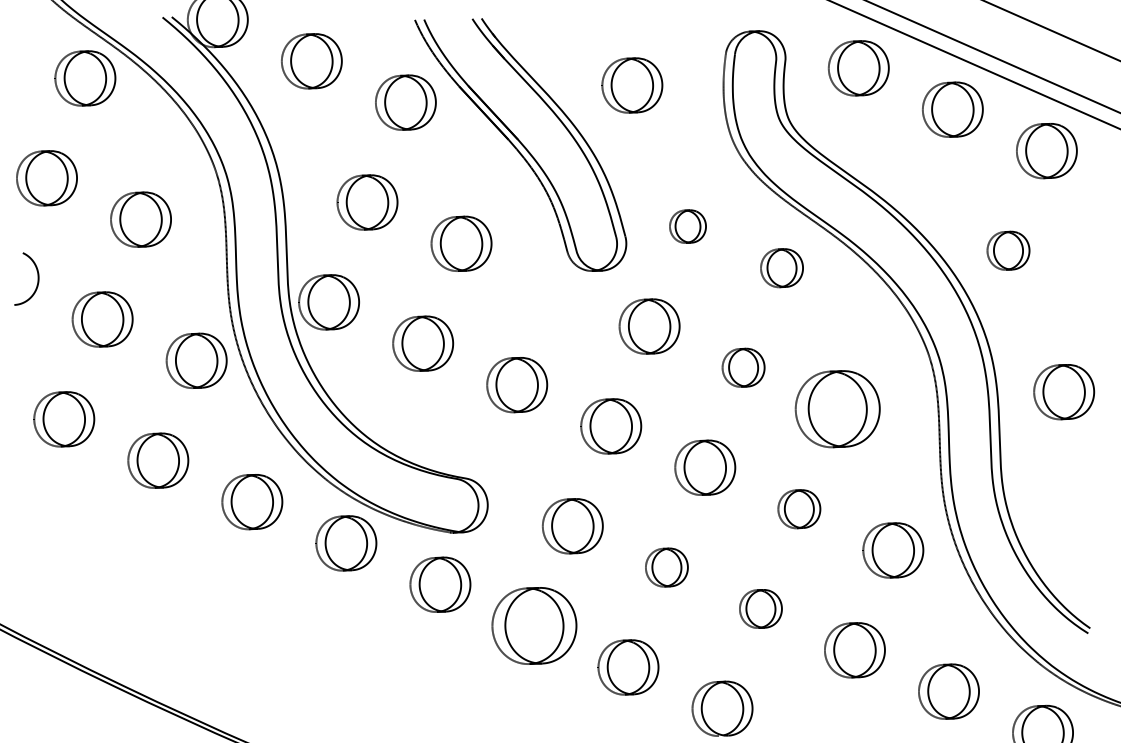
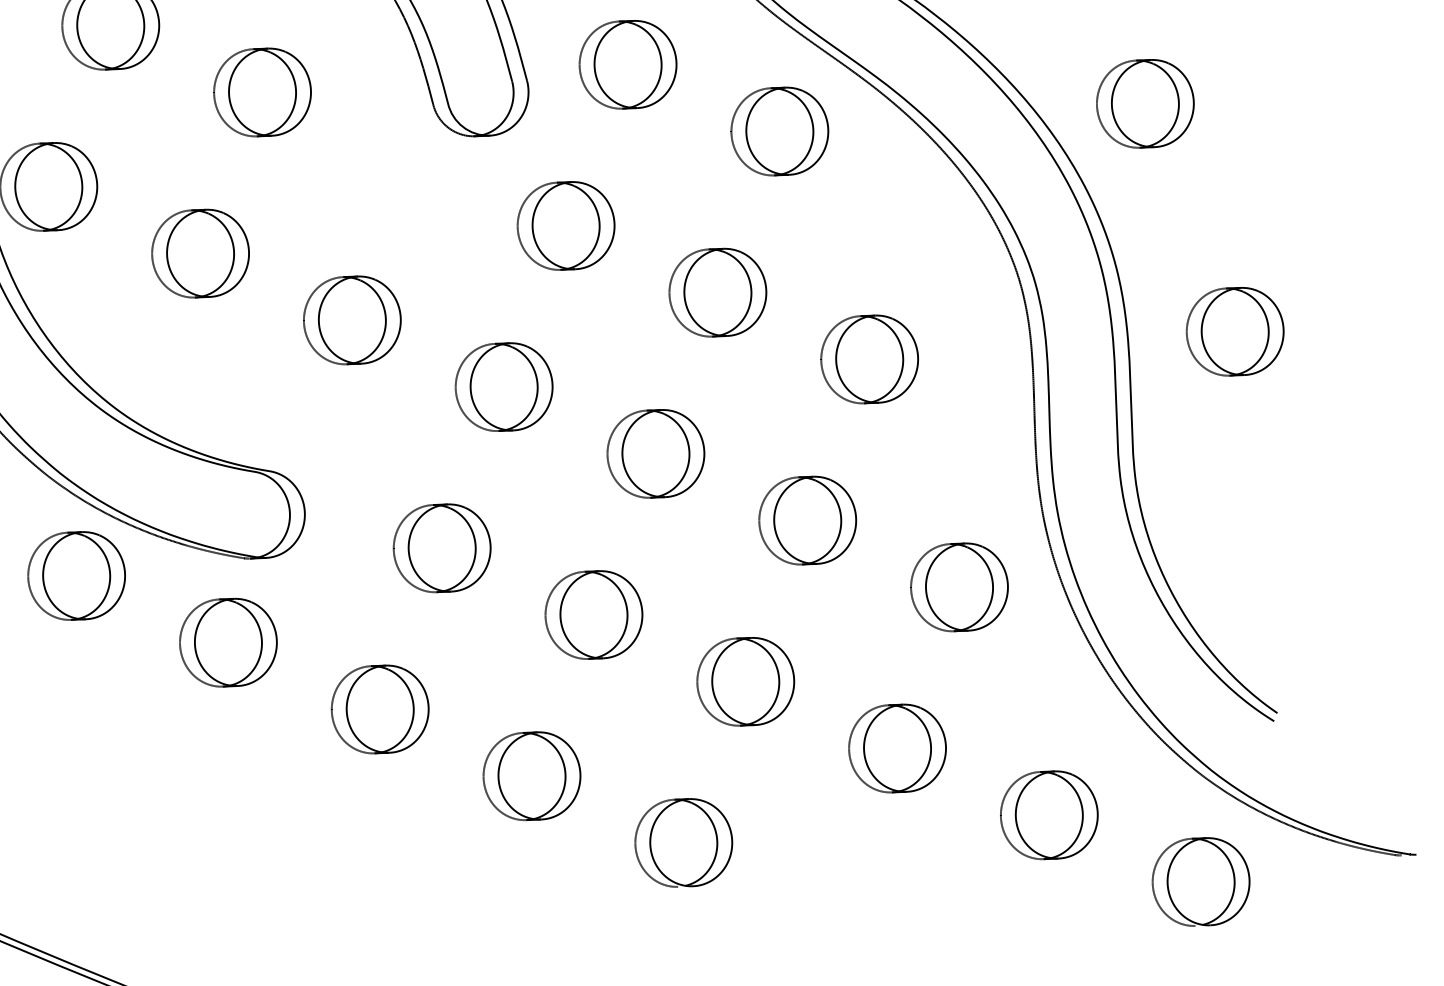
part: (687, 226) -> (627, 64), size x1.67
part: (1008, 250) -> (1145, 103), size x1.43
part: (781, 268) -> (778, 132), size x1.43
part: (743, 367) -> (717, 292), size x1.43
part: (837, 409) -> (869, 359), size x0.71
part: (799, 509) -> (808, 521), size x1.43
part: (666, 567) -> (593, 614), size x1.43
part: (760, 608) -> (745, 681), size x1.43
part: (534, 626) -> (380, 710), size x0.71

